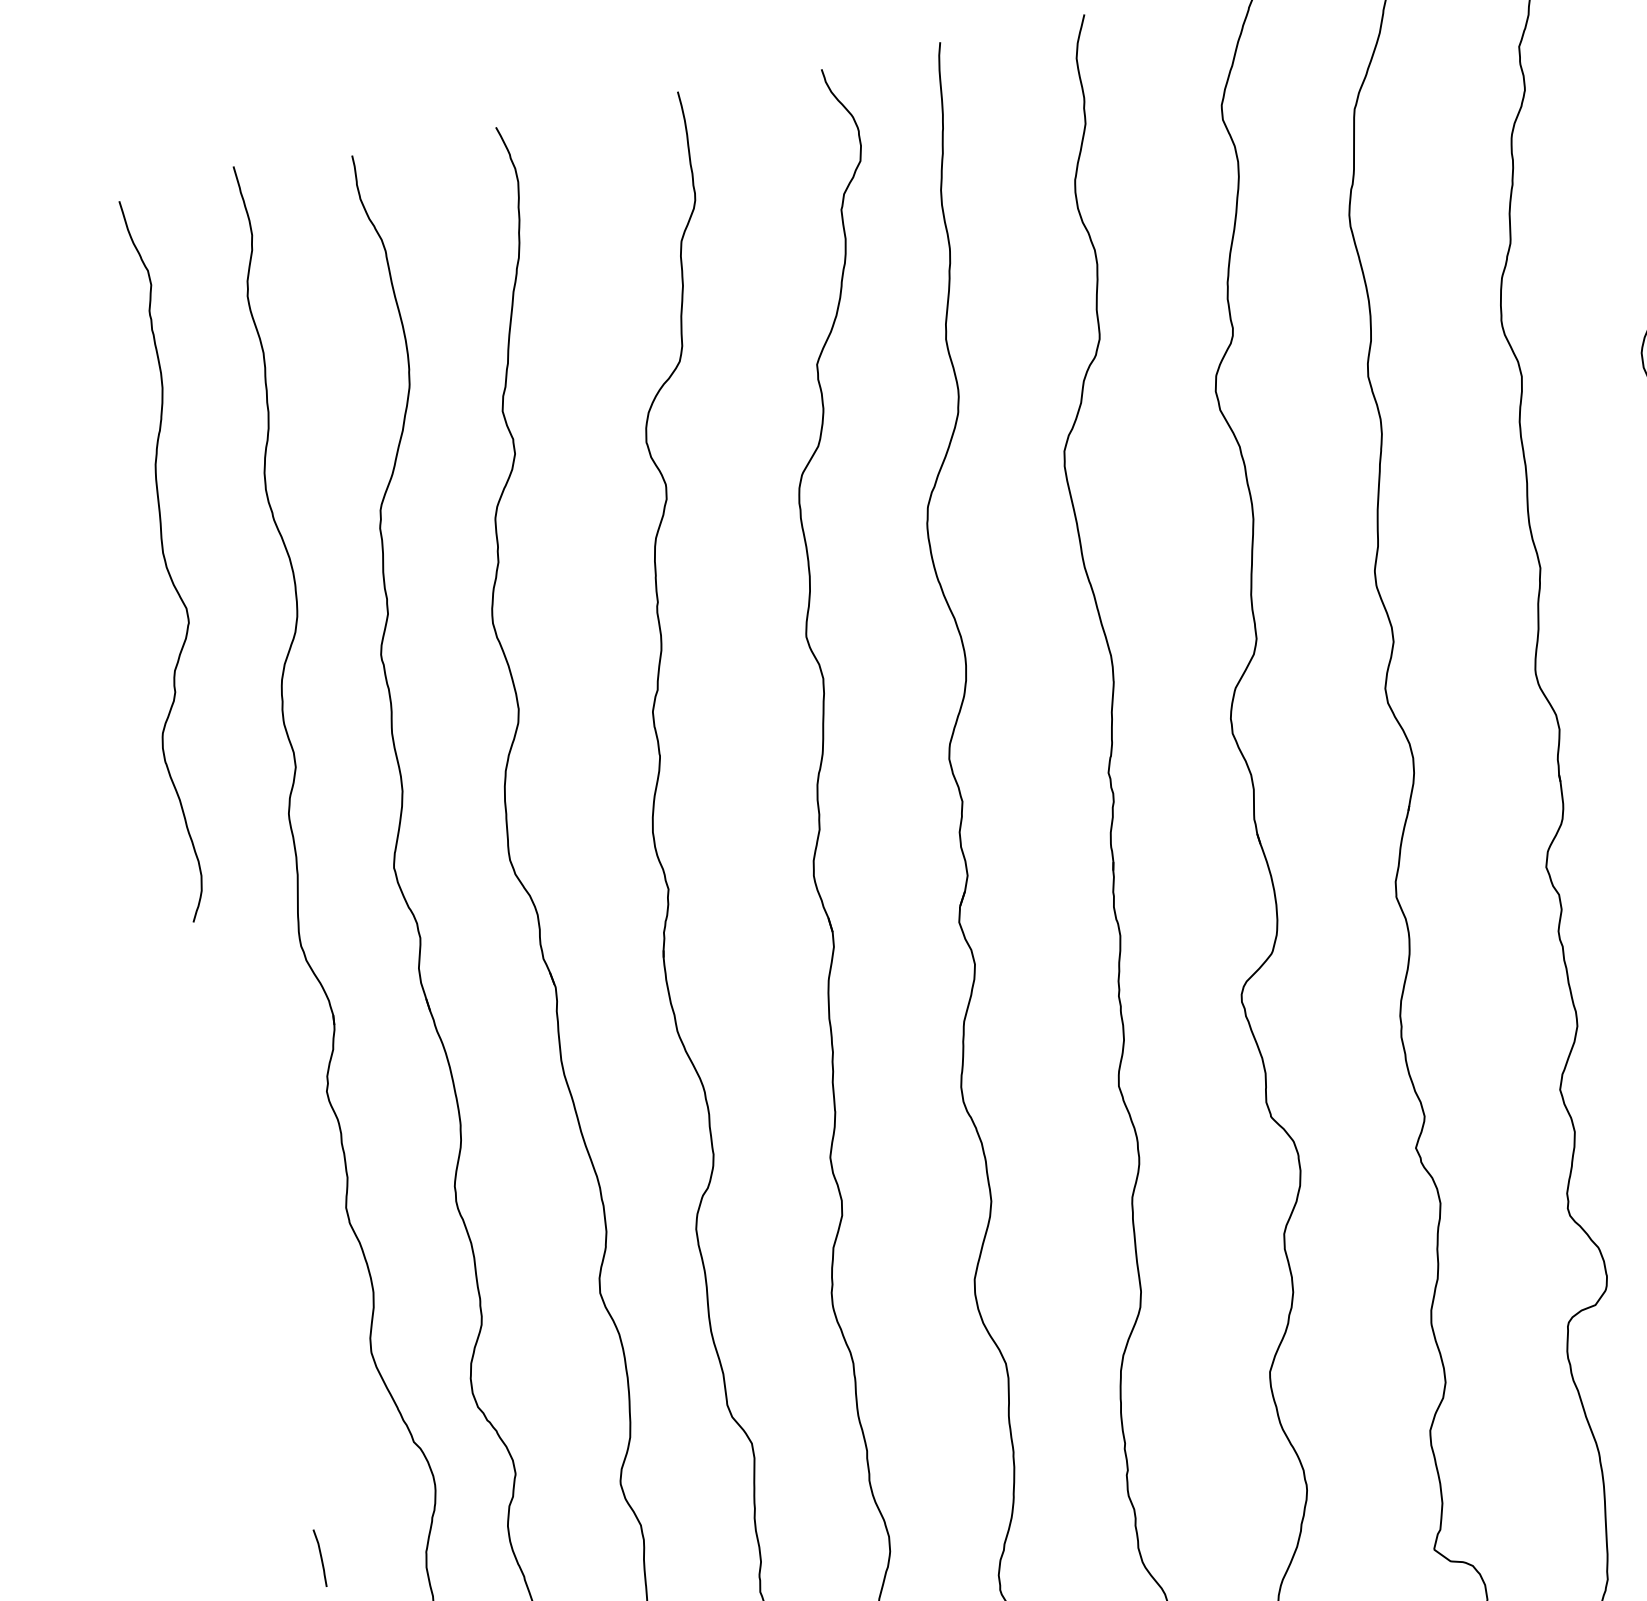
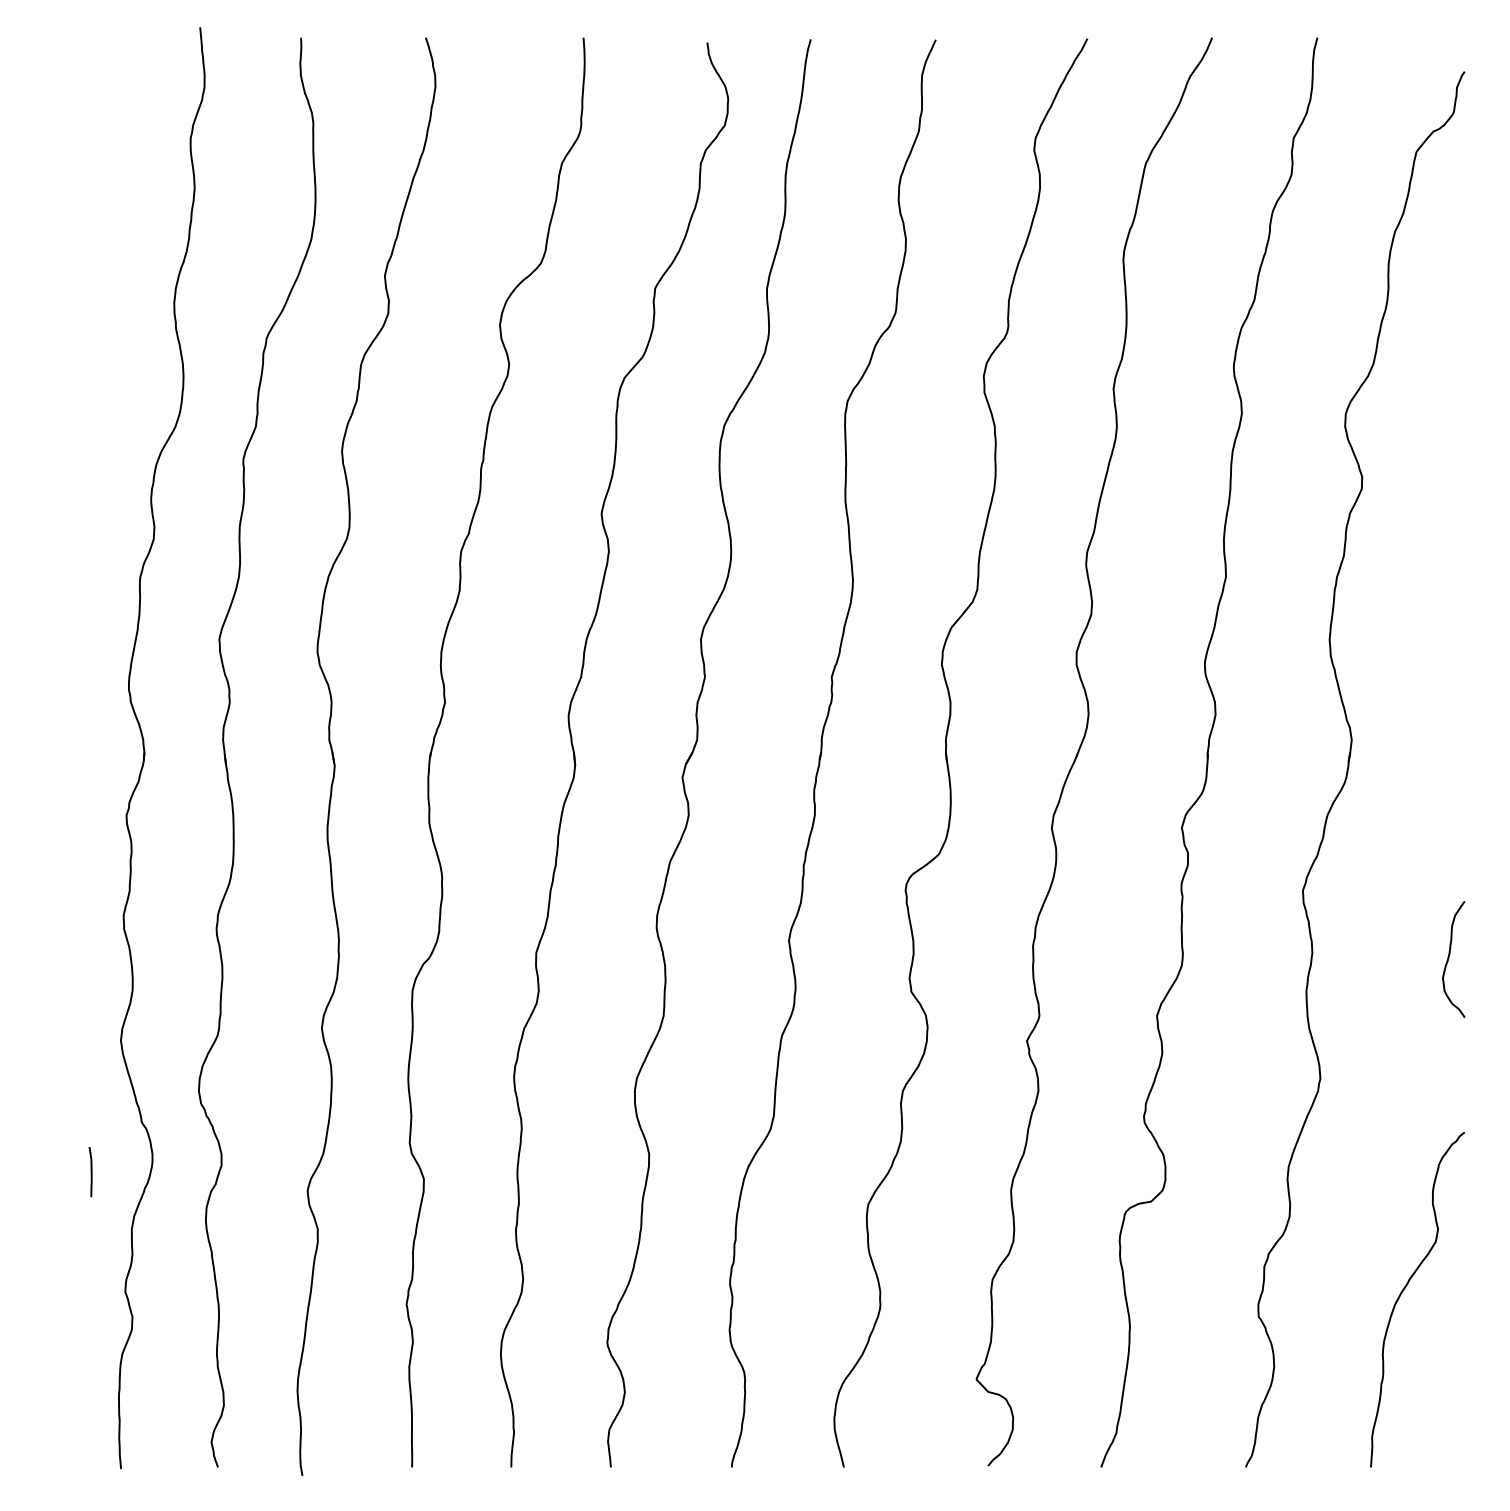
curve: (163, 559) -> (77, 344), removed
line: (320, 1558) -> (90, 1172), moved

